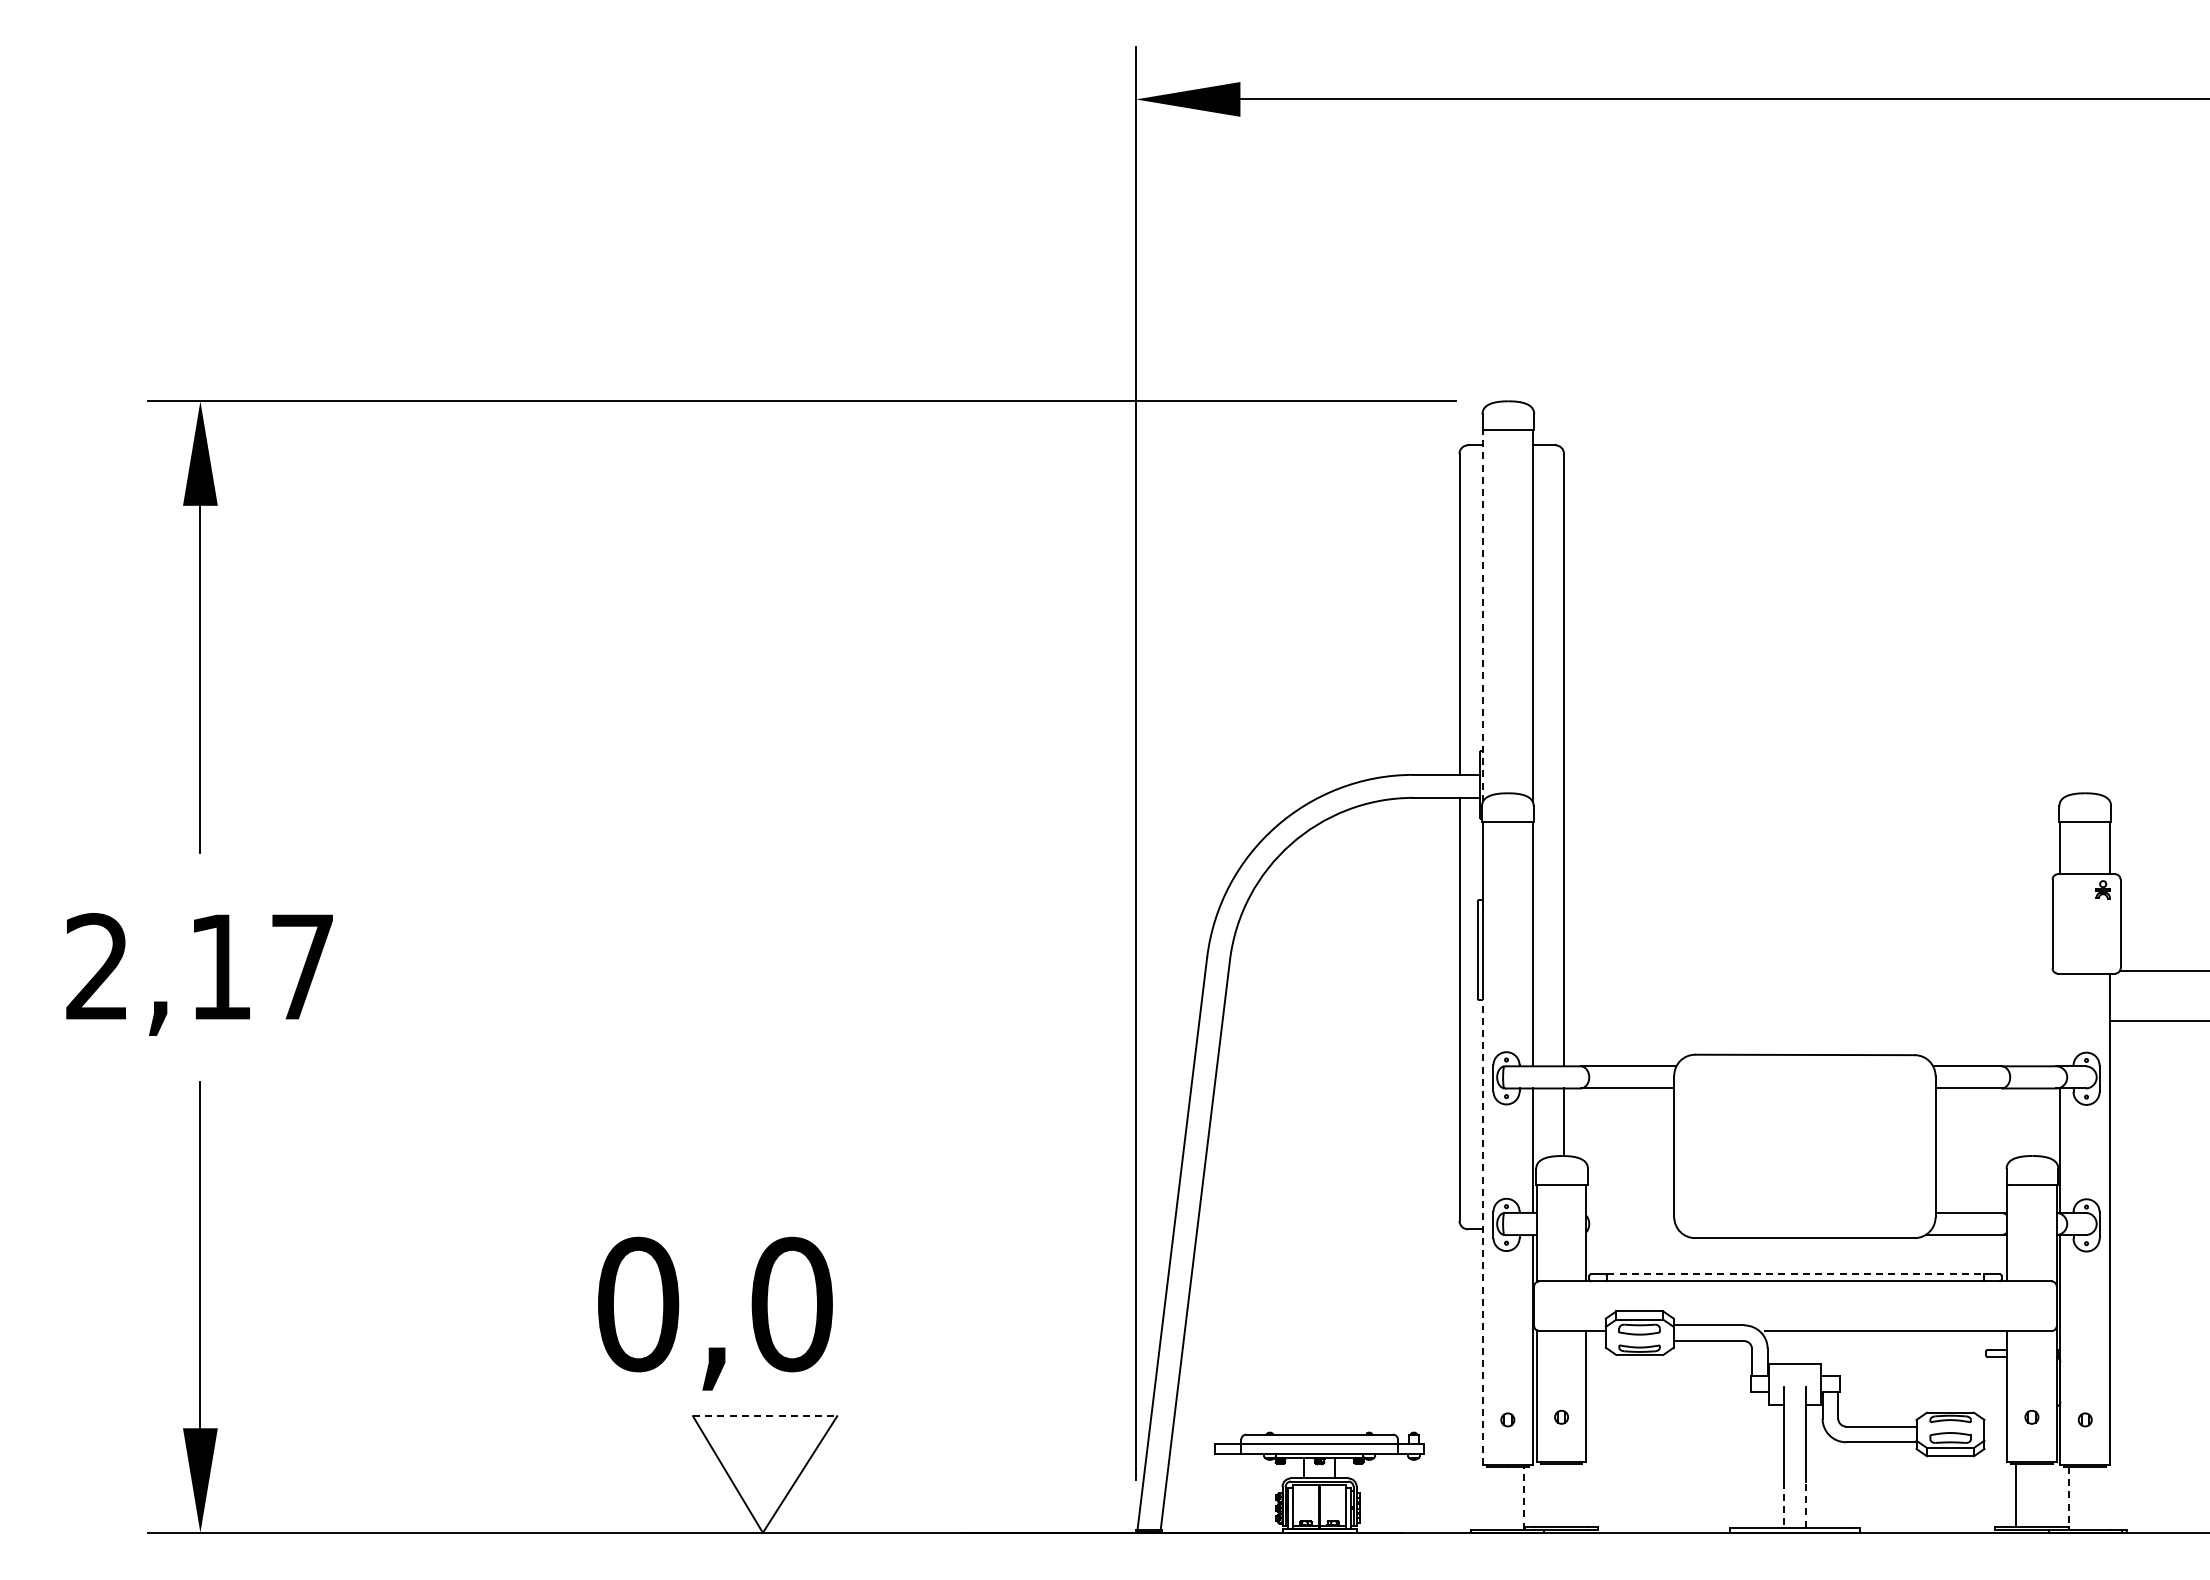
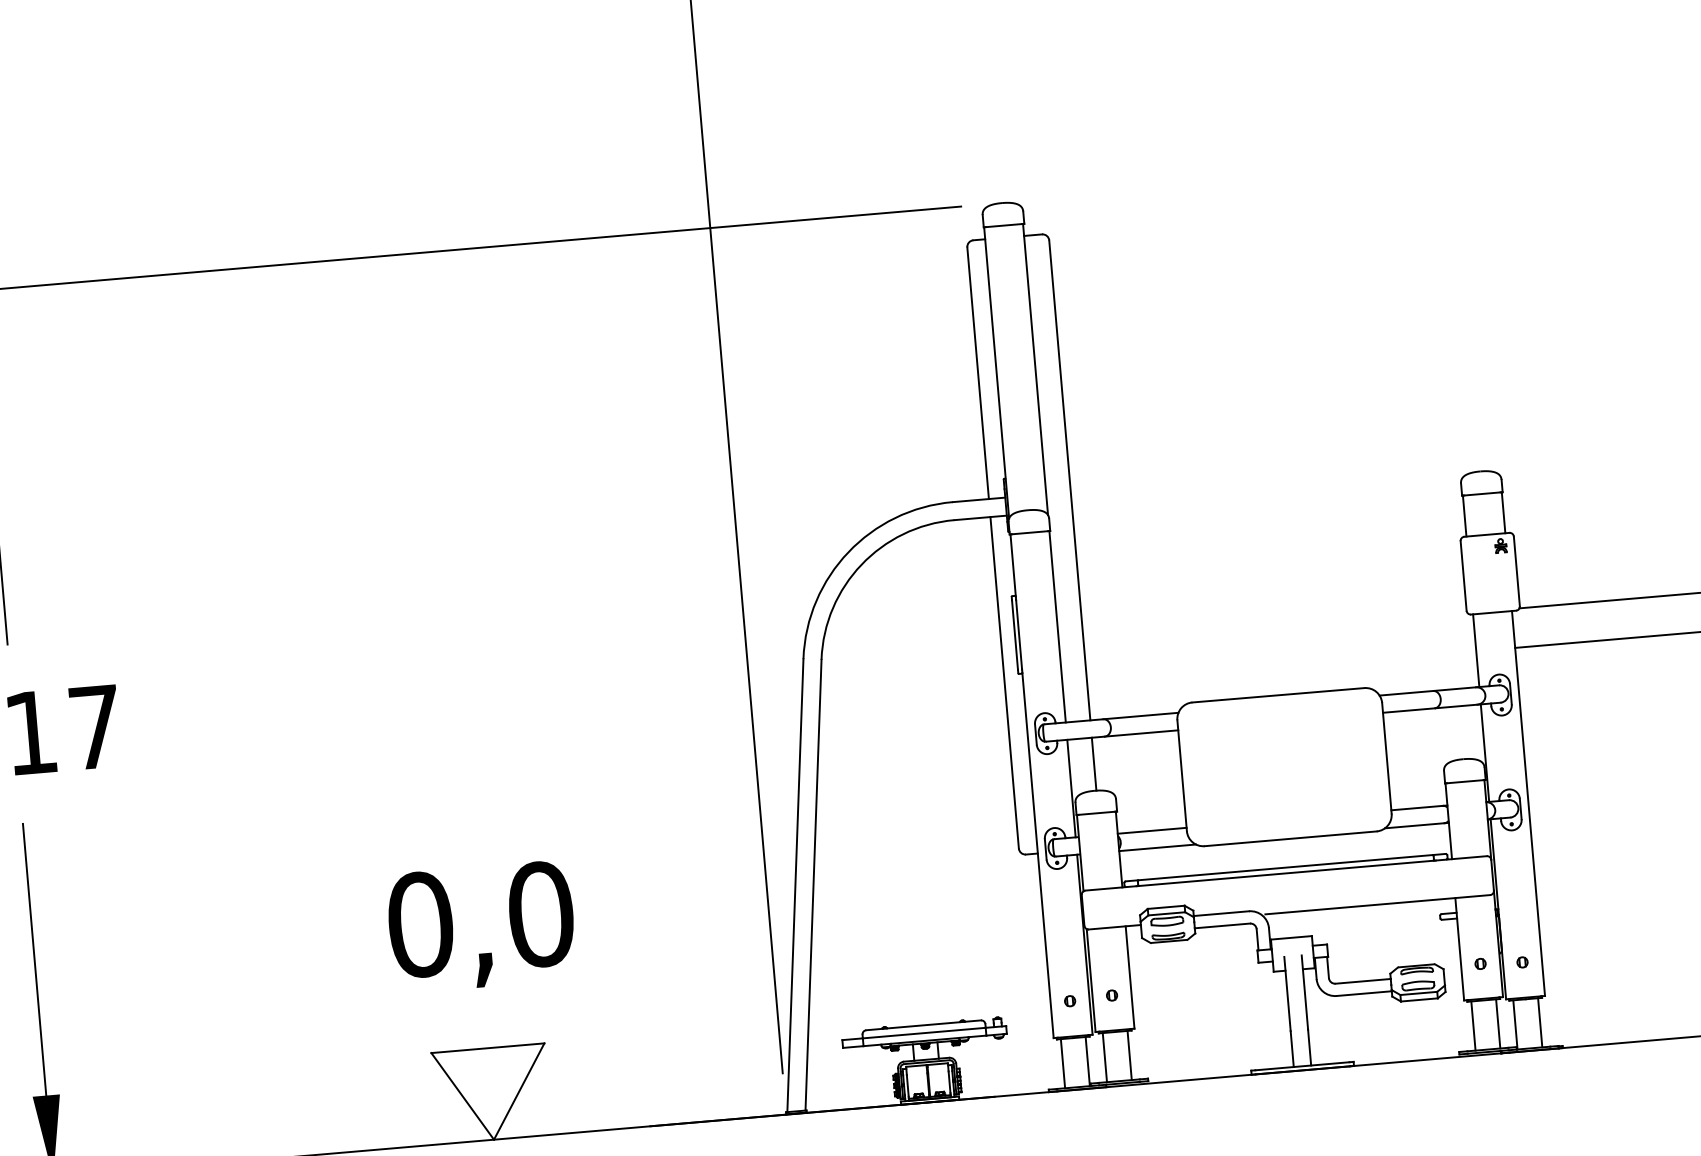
line: (1483, 615) -> (997, 372), dashed -> solid
line: (2060, 1019) -> (1476, 650), added
line: (1630, 1212) -> (1152, 830), added
line: (1483, 1231) -> (1038, 855), dashed -> solid
line: (1635, 1235) -> (1157, 848), added
line: (1795, 1274) -> (1285, 867), dashed -> solid
text: (715, 1313) -> (481, 926), moved
line: (765, 1416) -> (488, 1048), dashed -> solid
line: (1545, 1494) -> (1104, 1057), added
line: (1577, 1494) -> (1129, 1054), added
line: (2047, 1494) -> (1497, 1023), added
line: (1492, 1497) -> (1063, 1063), added
line: (1523, 1497) -> (1087, 1060), dashed -> solid
line: (2101, 1497) -> (1540, 1022), added
line: (2069, 1498) -> (1515, 1025), dashed -> solid
line: (1784, 1504) -> (1292, 1048), dashed -> solid
line: (1806, 1504) -> (1309, 1047), dashed -> solid

